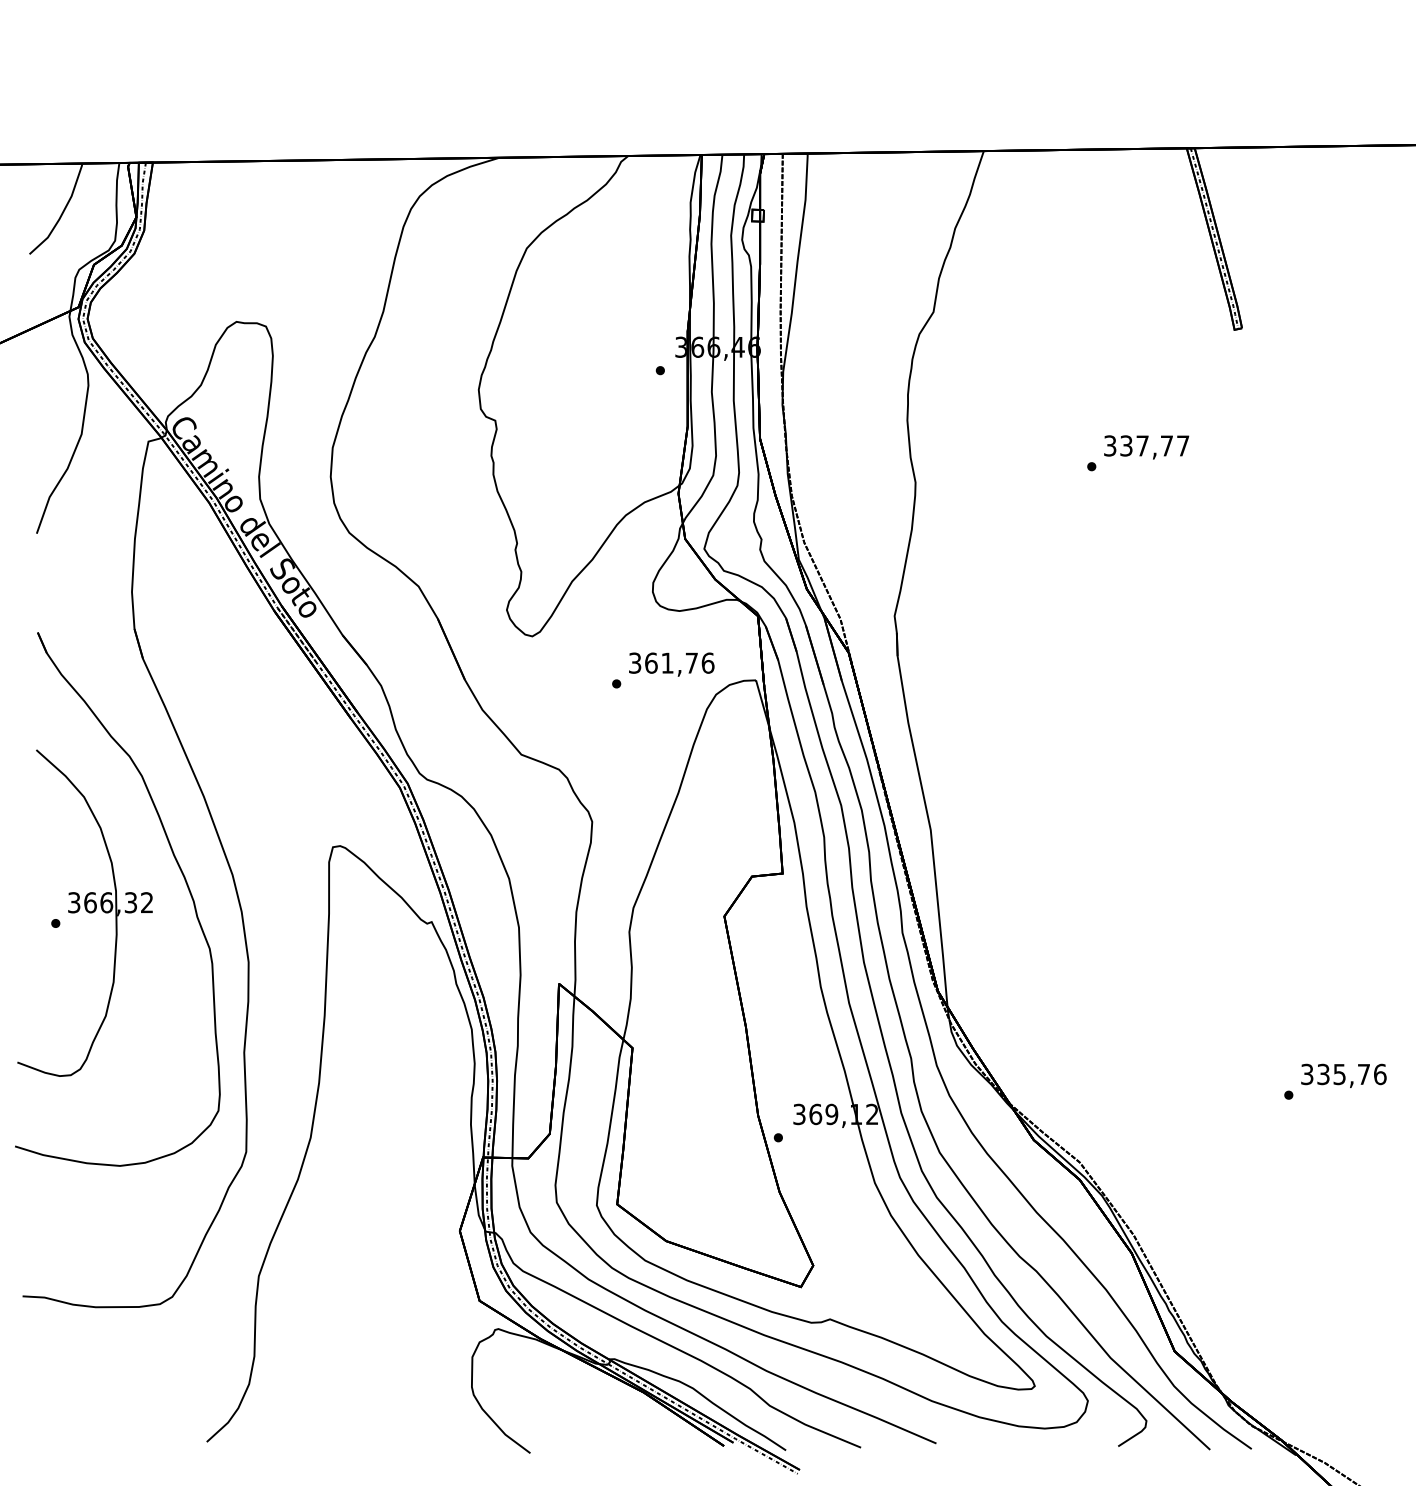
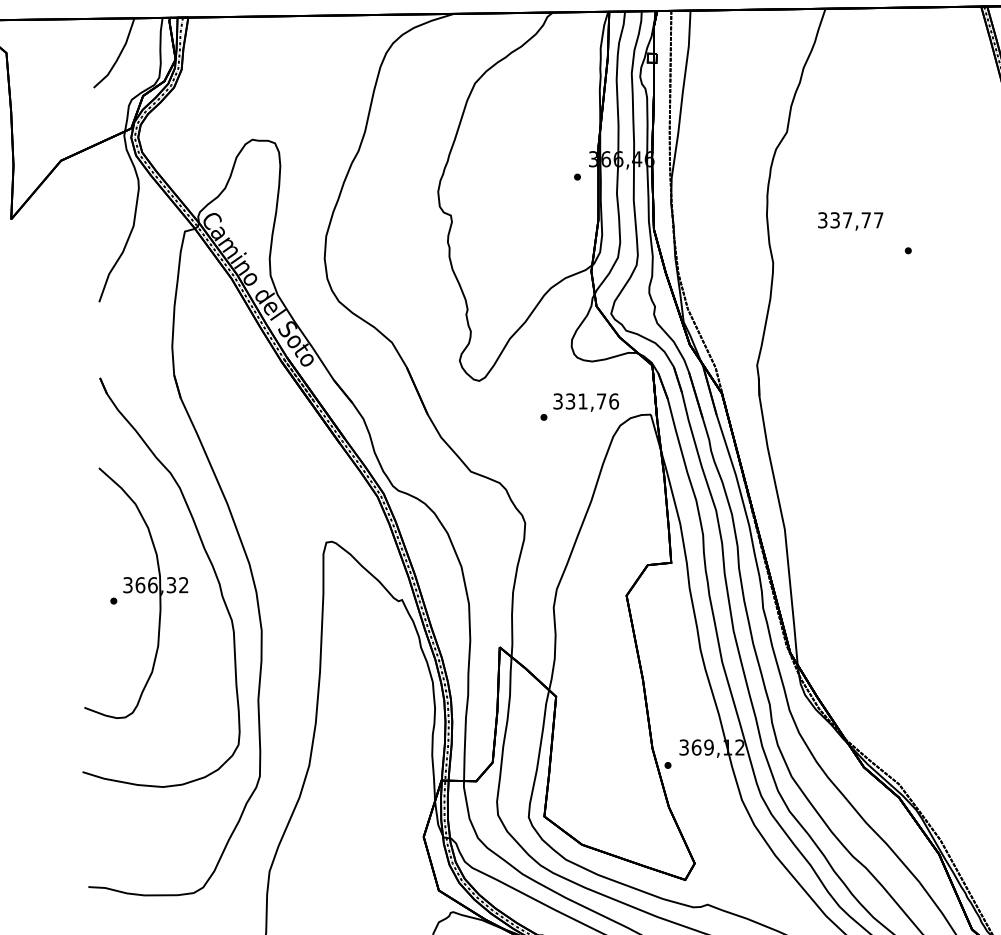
text: (1146, 447) -> (850, 221), moved
text: (651, 662) -> (570, 400), 361,76 -> 331,76

